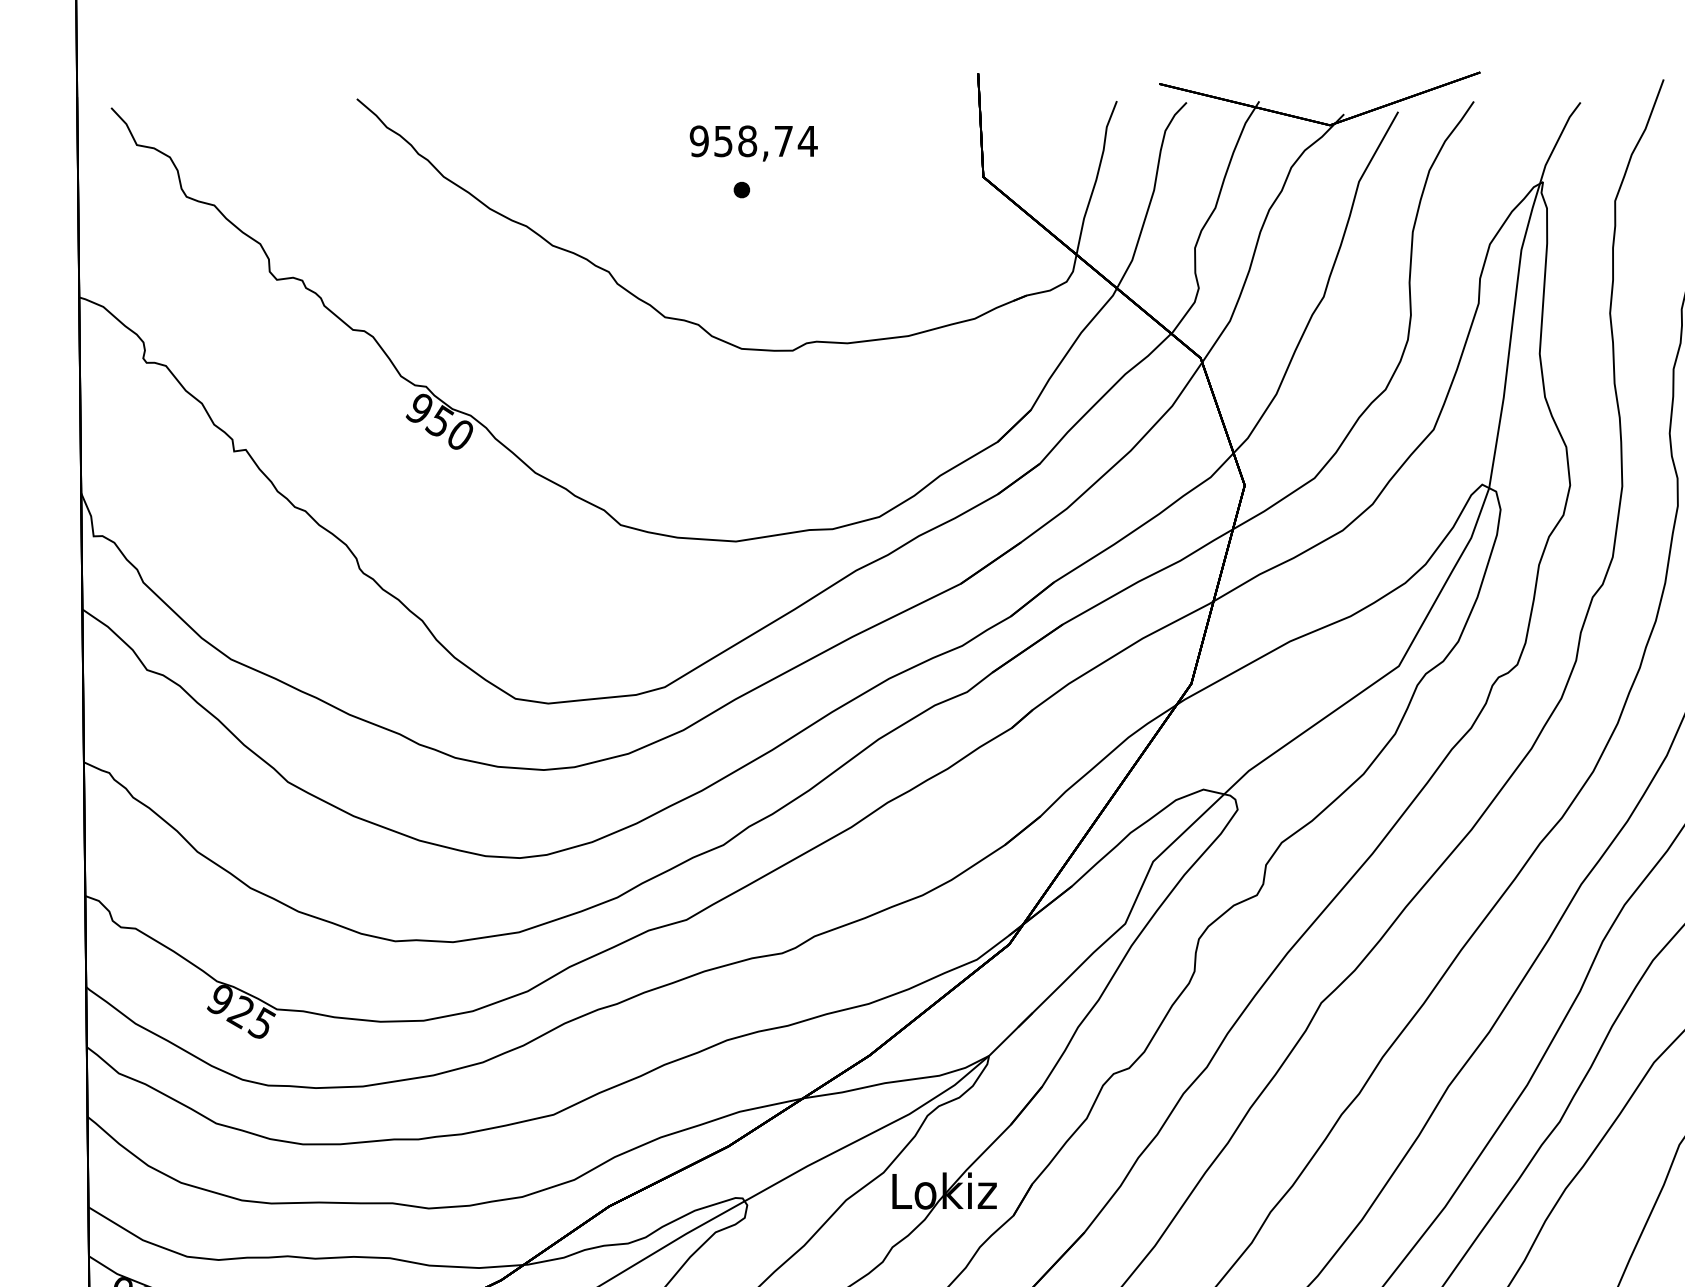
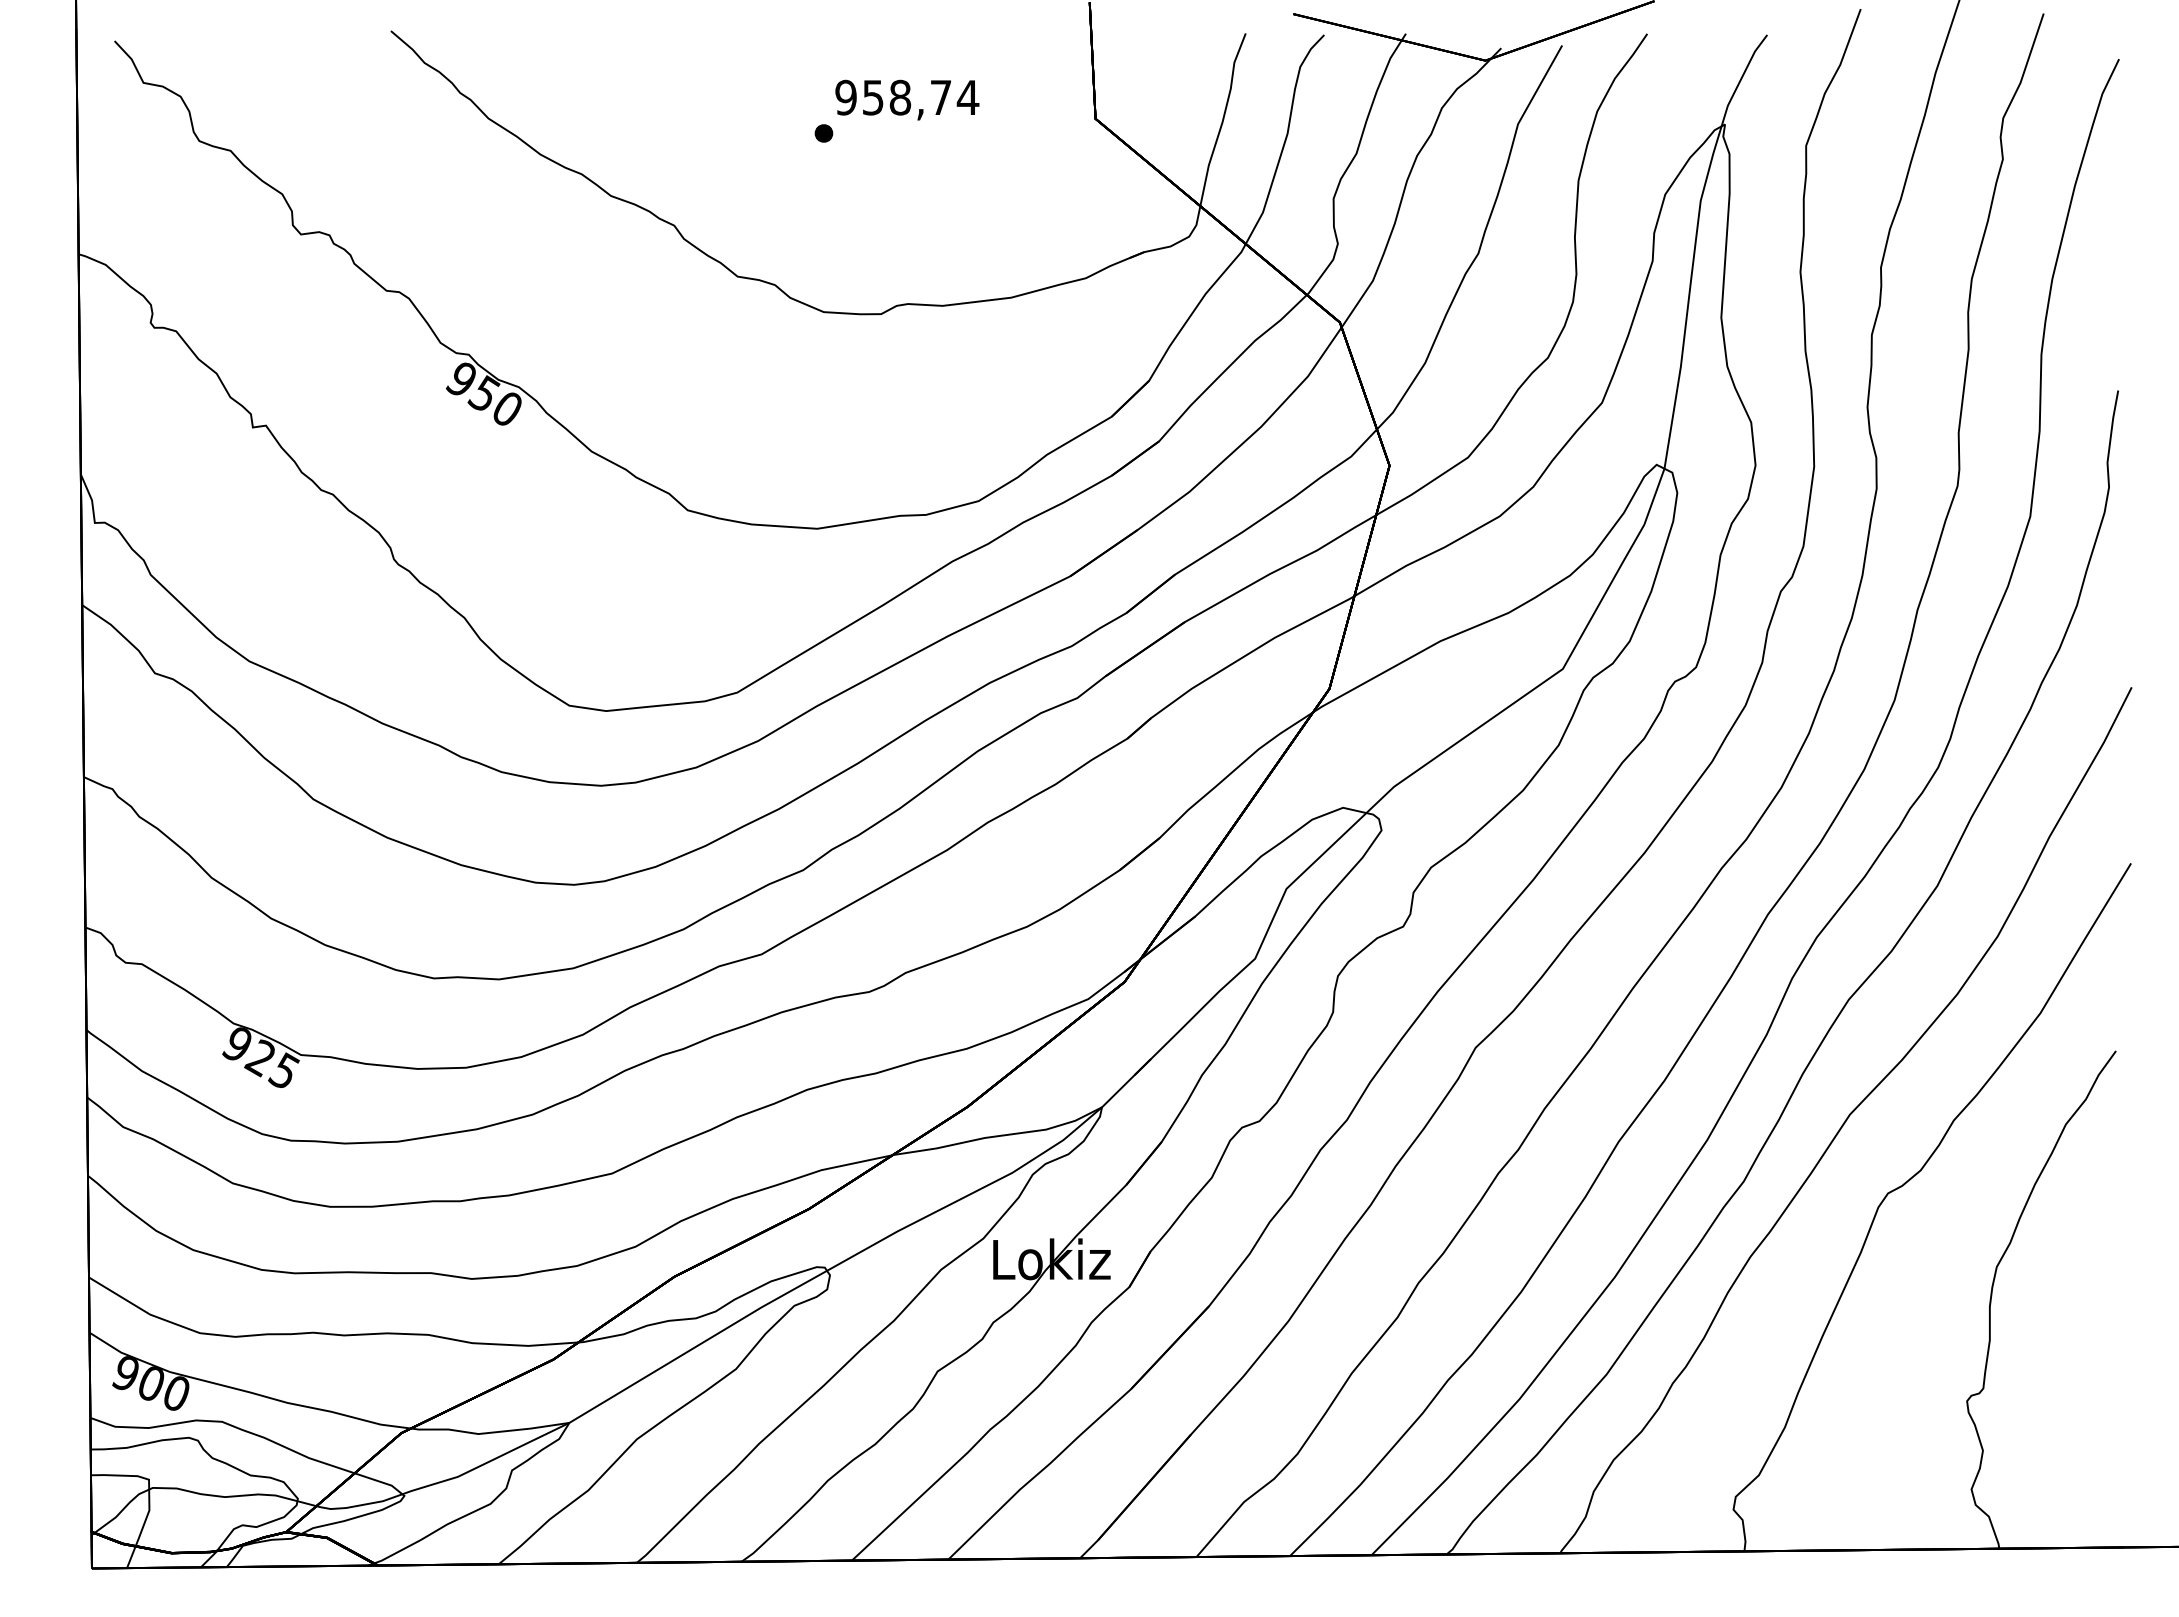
text: (753, 142) -> (907, 99), moved

